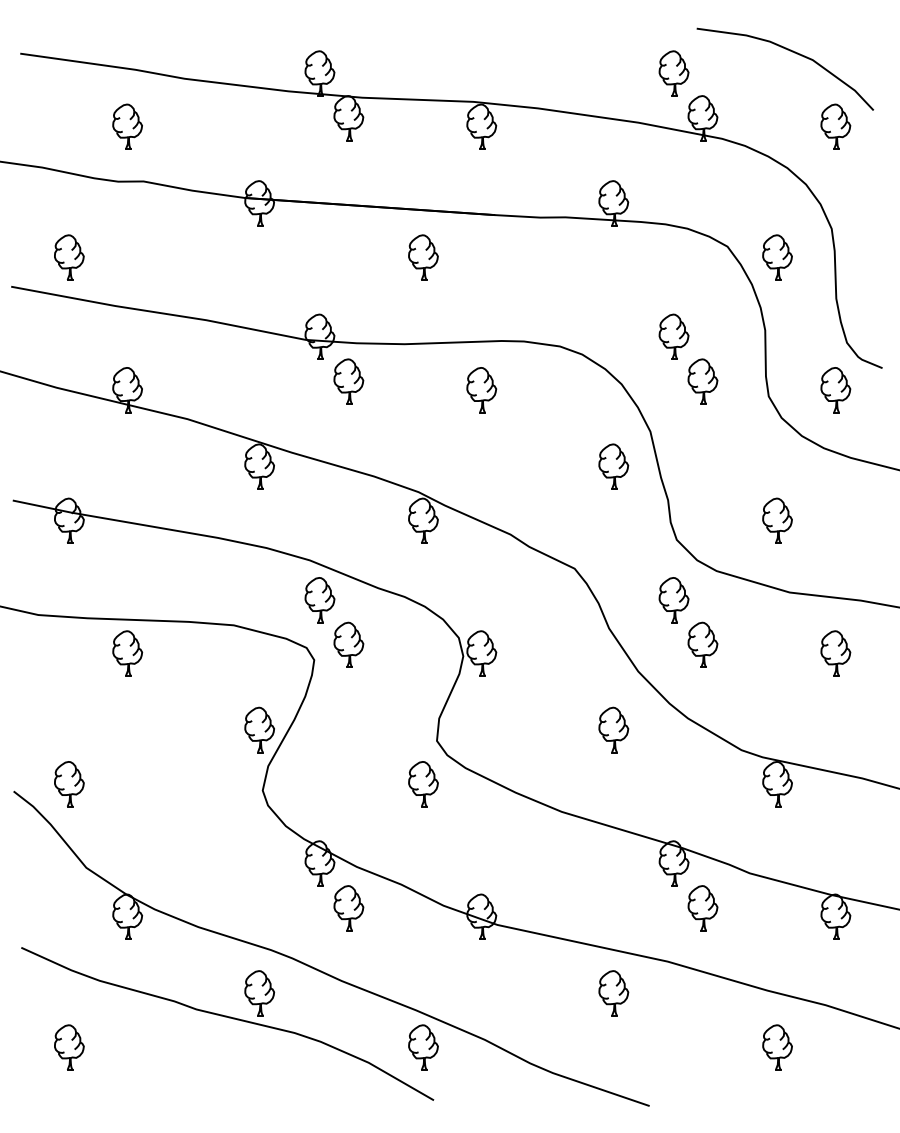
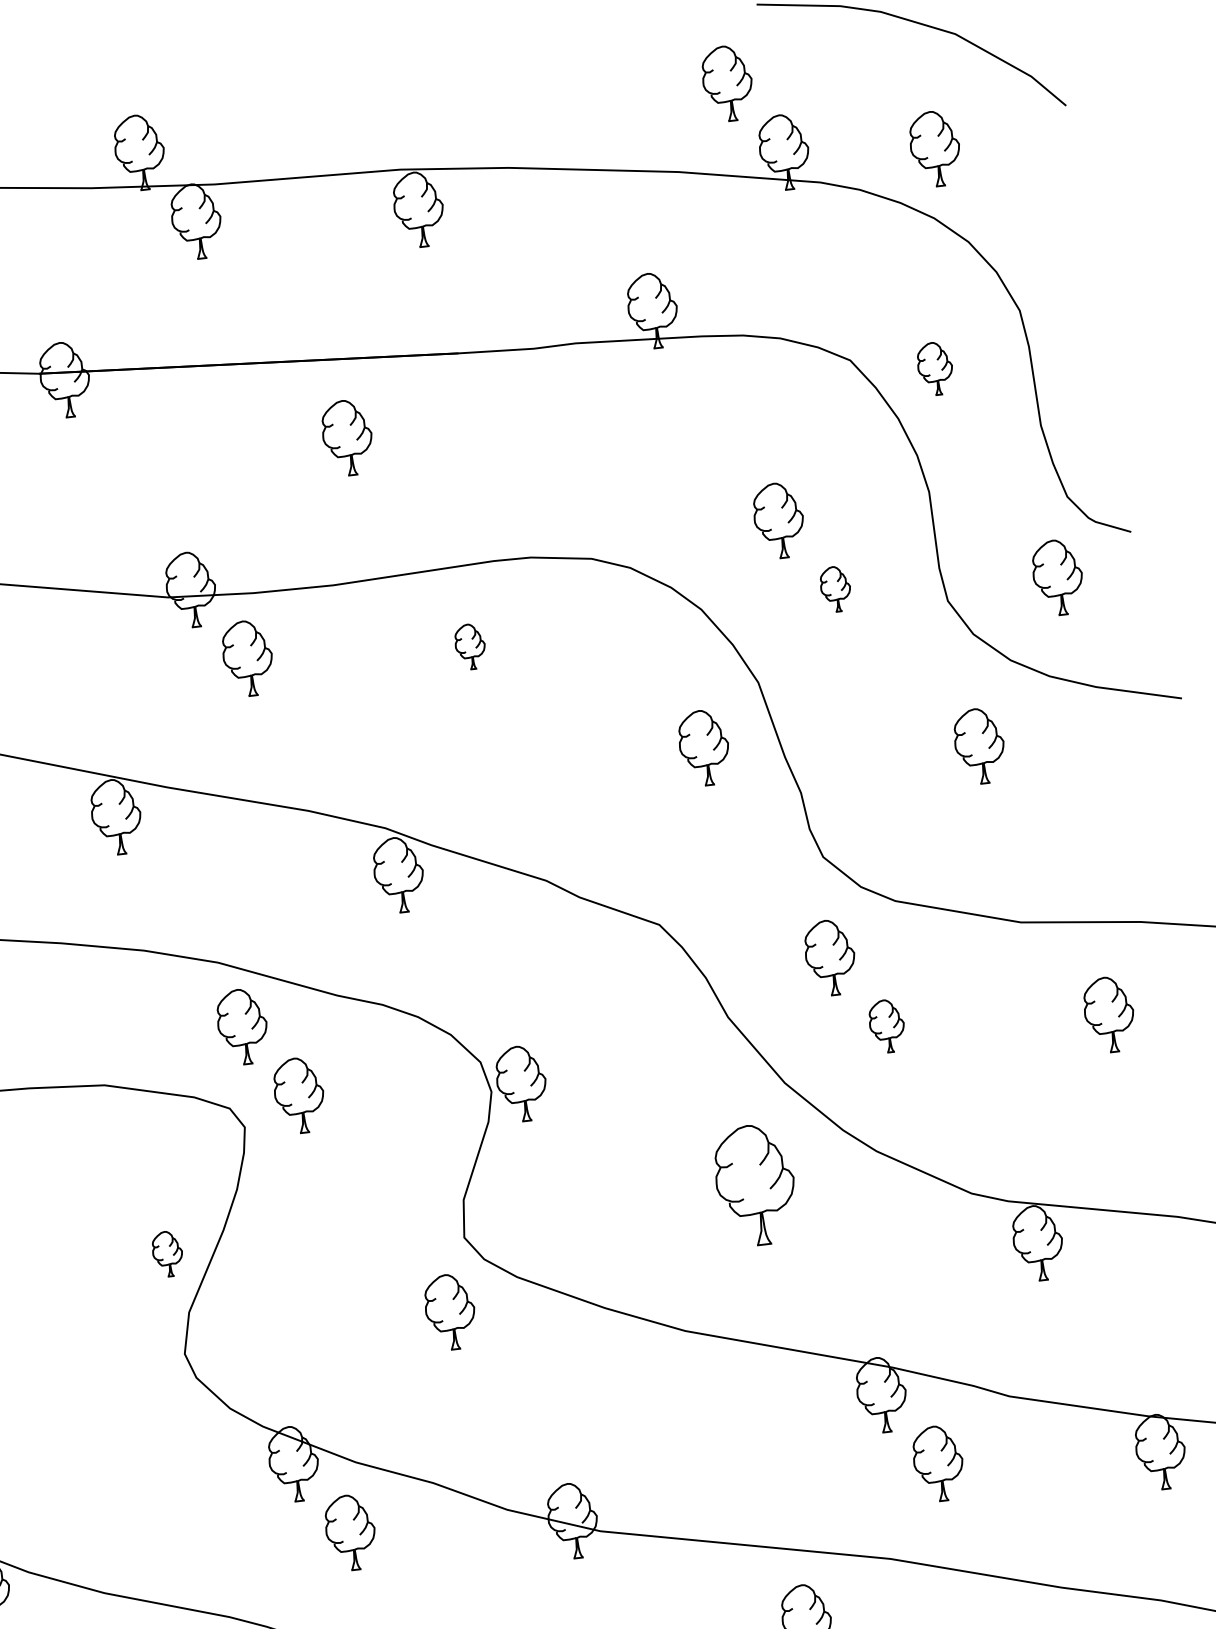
part: (835, 126) -> (934, 148), moved
part: (777, 257) -> (935, 368), size x0.7
part: (702, 381) -> (834, 589), size x0.6
part: (481, 390) -> (469, 647), size x0.6
part: (777, 520) -> (979, 745), moved
part: (702, 644) -> (886, 1025), size x0.7
part: (259, 729) -> (167, 1253), size x0.6
part: (613, 729) -> (755, 1184), size x1.6

